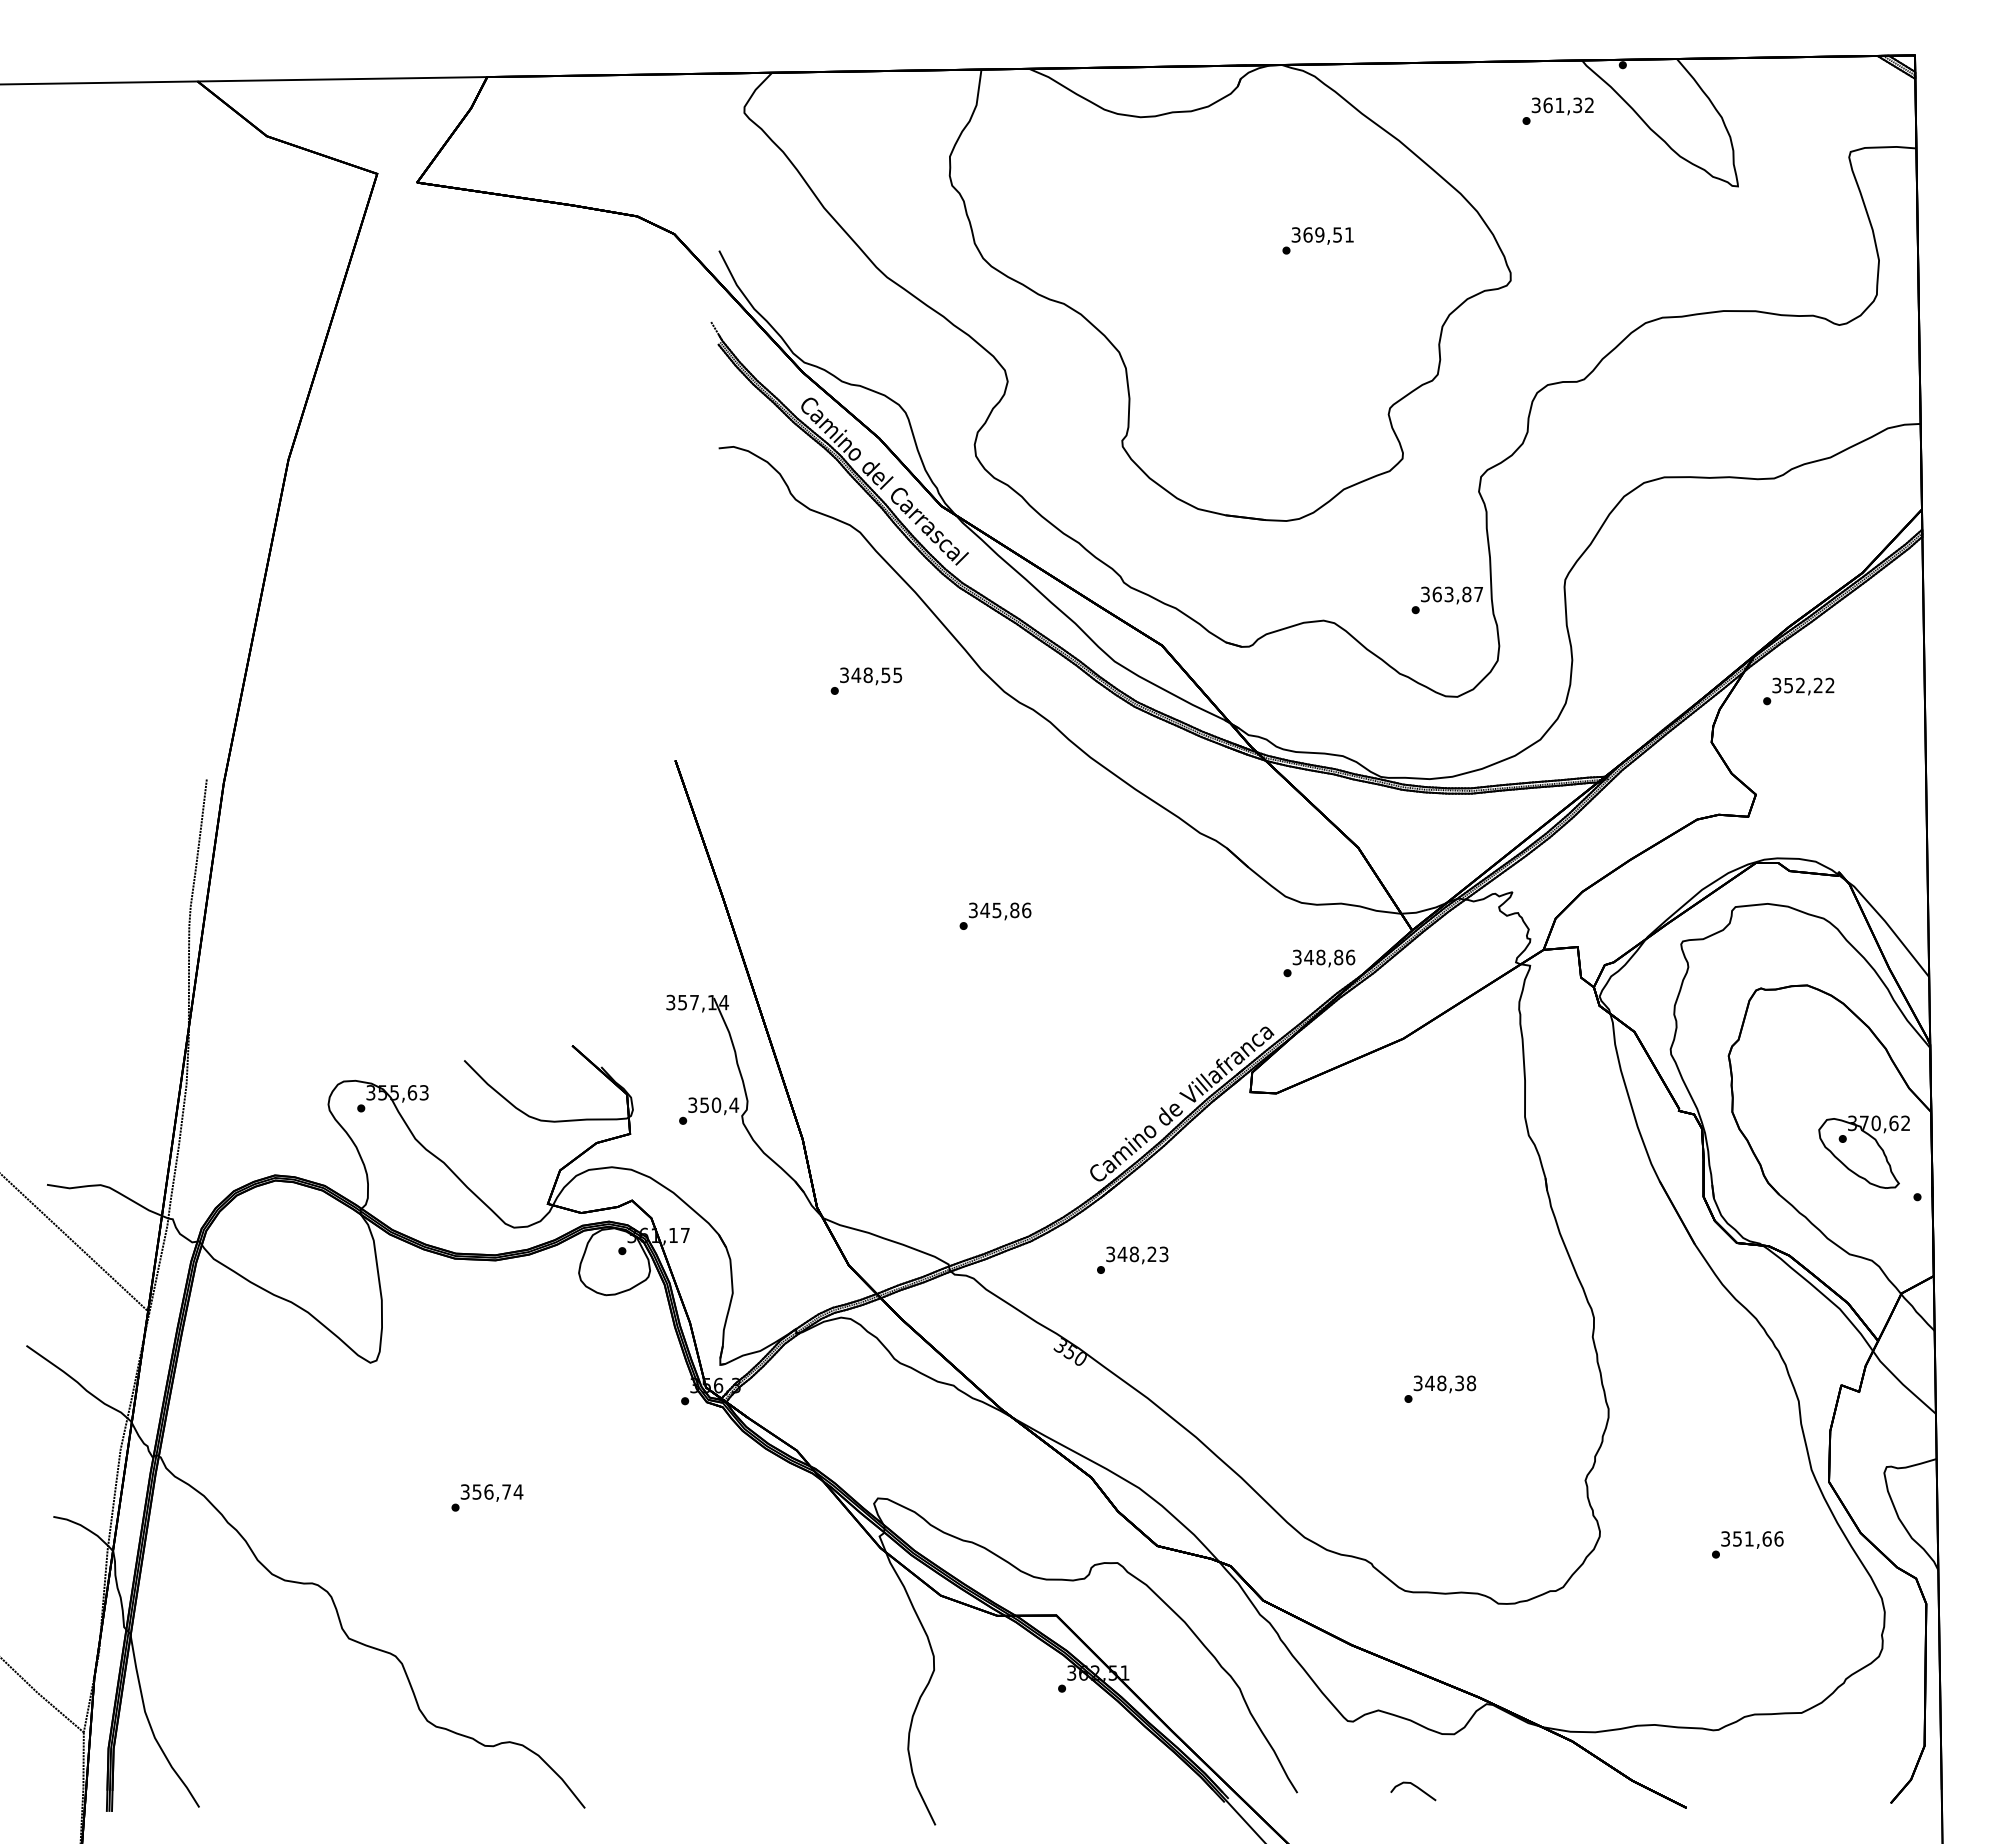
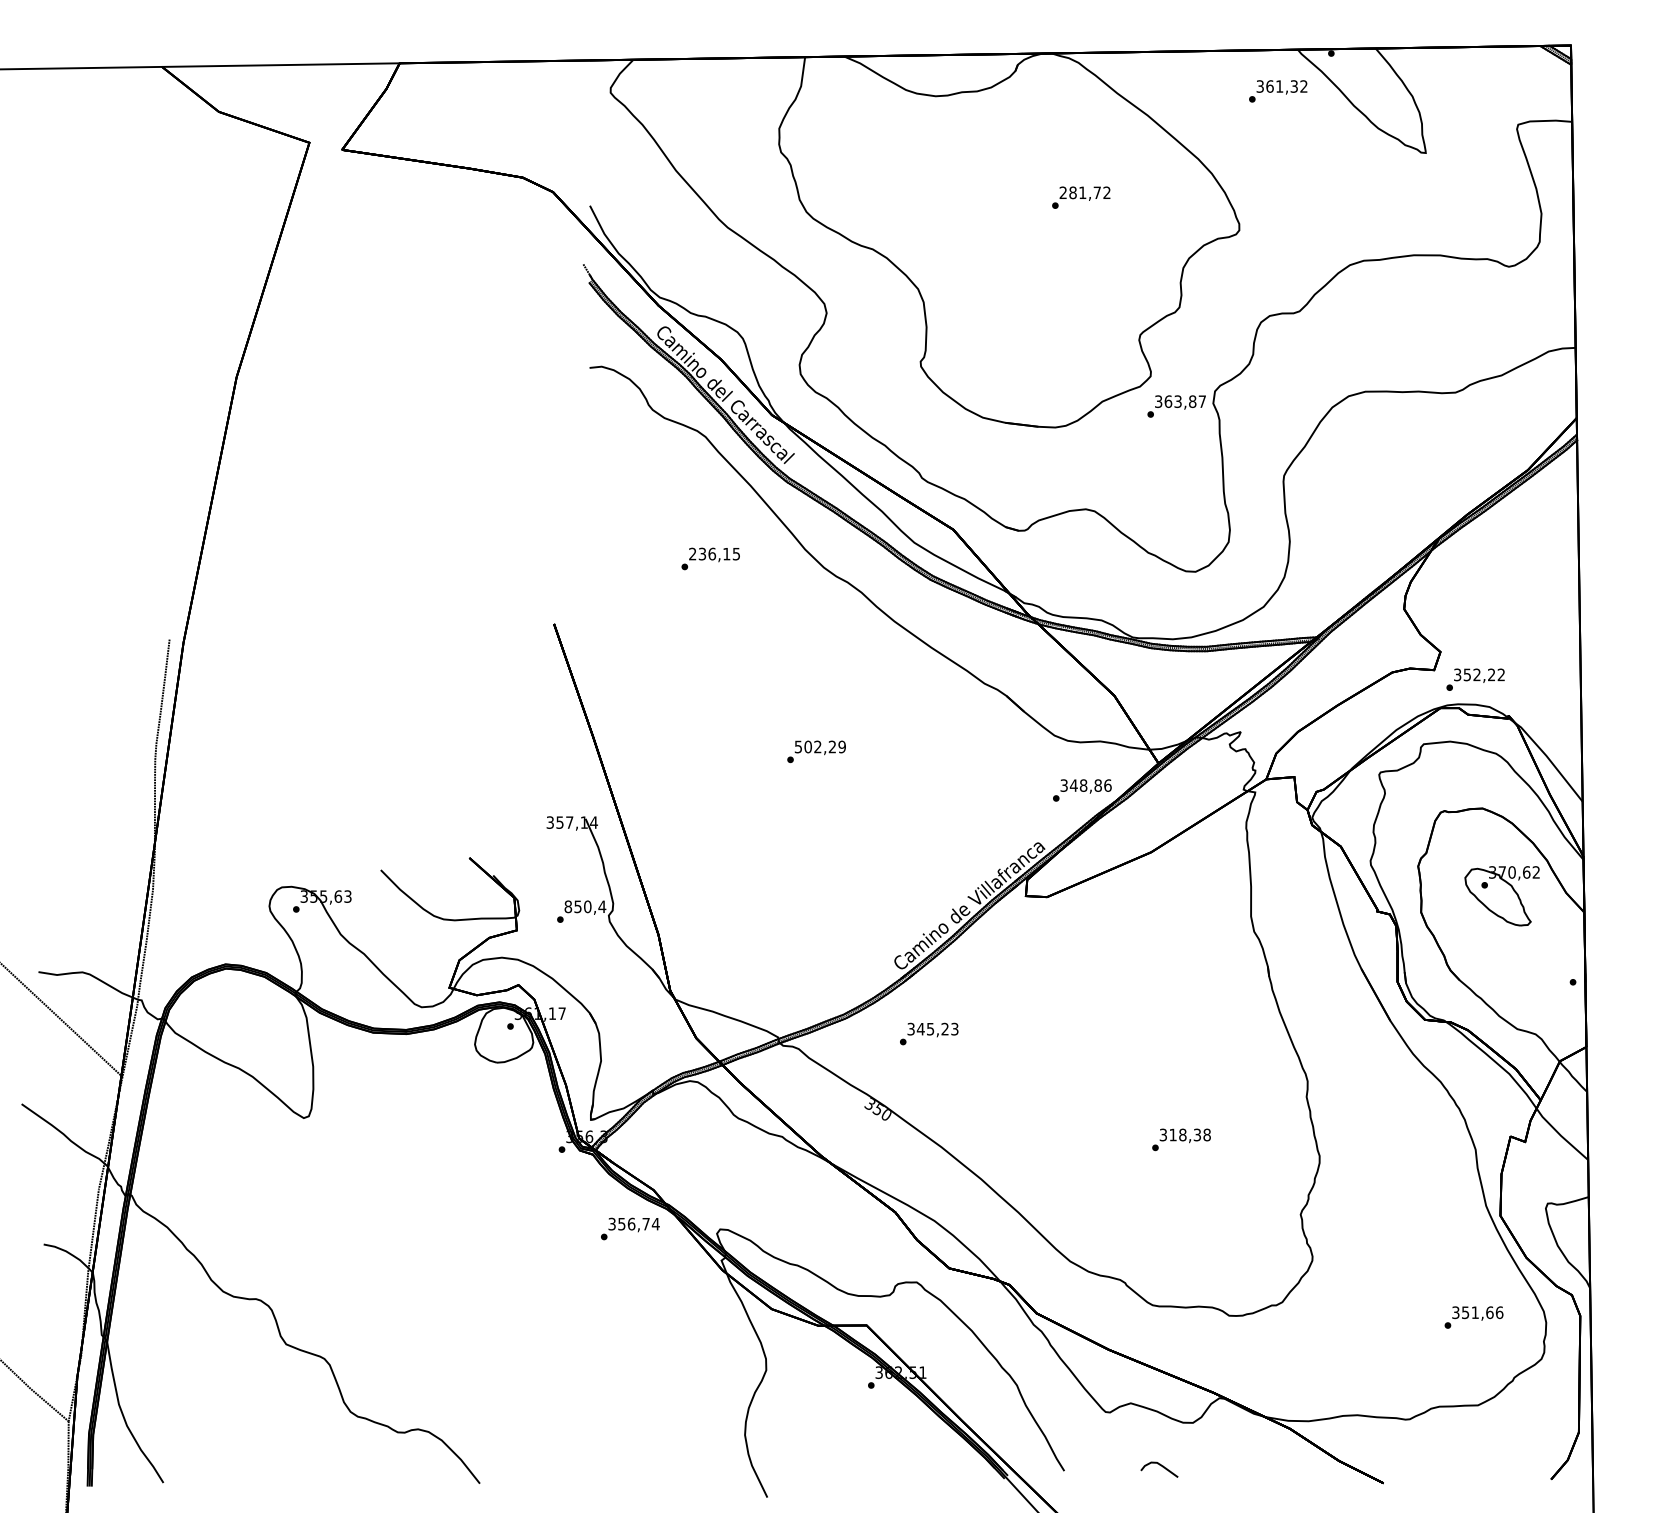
text: (1322, 234) -> (1084, 192), 369,51 -> 281,72
text: (1446, 600) -> (1175, 406), moved
text: (865, 675) -> (710, 554), 348,55 -> 236,15
text: (1798, 691) -> (1475, 679), moved
text: (1000, 910) -> (820, 747), 345,86 -> 502,29
text: (692, 1104) -> (568, 906), 350,4 -> 850,4
part: (1863, 1151) -> (1501, 895), moved
text: (1133, 1254) -> (929, 1029), 348,23 -> 345,23
text: (1429, 1382) -> (1172, 1134), 348,38 -> 318,38
text: (487, 1497) -> (630, 1228), moved
text: (1747, 1544) -> (1473, 1317), moved

